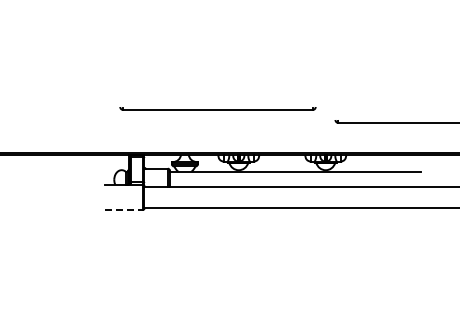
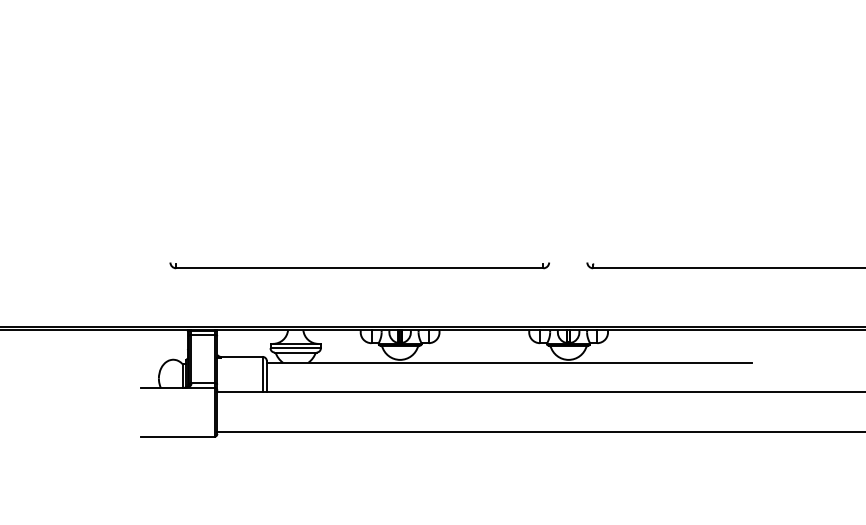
part: (217, 108) -> (358, 265), moved
line: (124, 209) -> (178, 435), dashed -> solid

